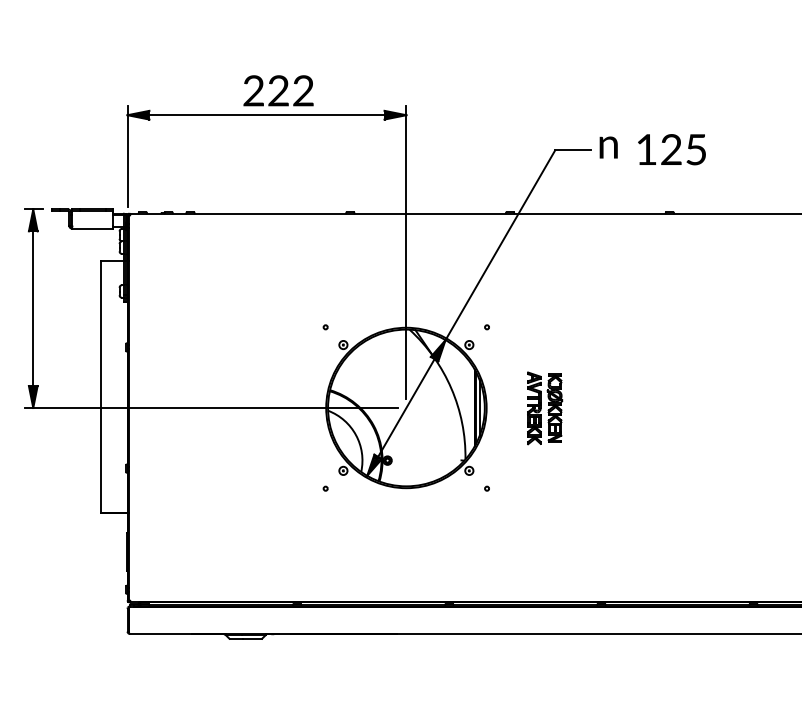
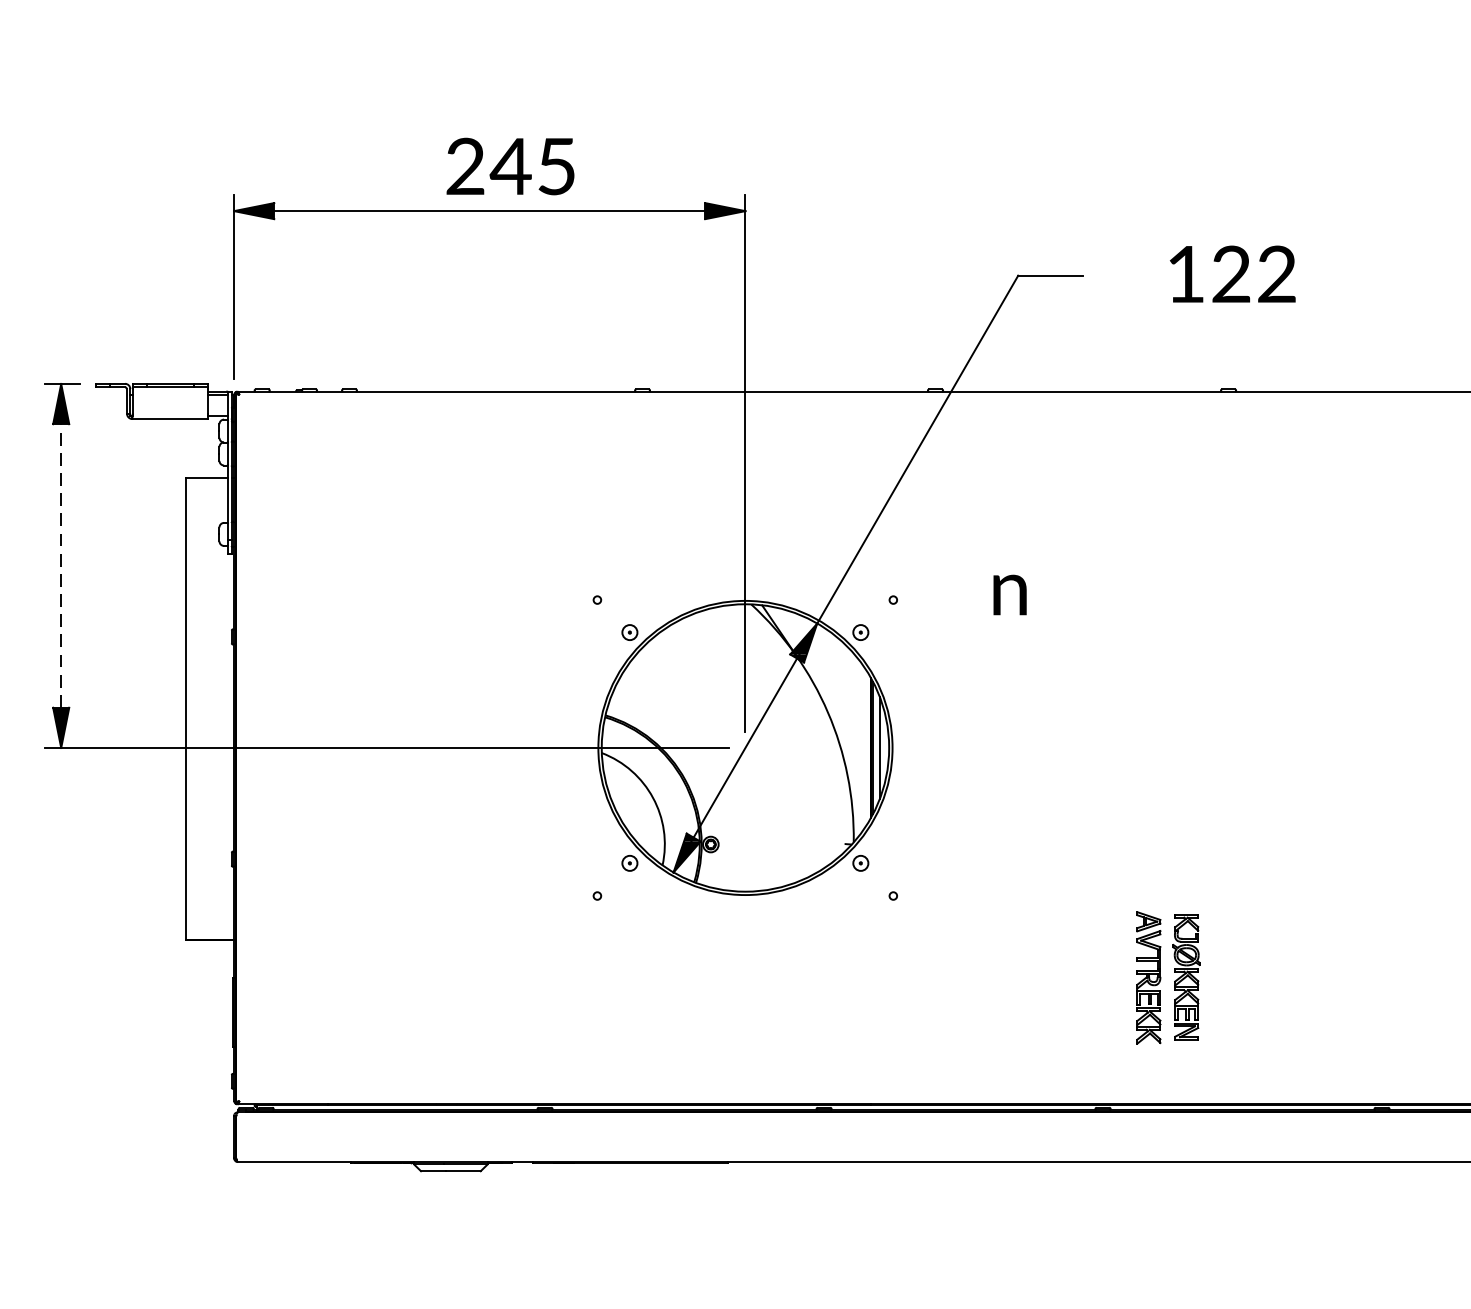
text: (289, 90) -> (531, 165), 222 -> 245
text: (608, 147) -> (1009, 594), moved
text: (696, 149) -> (1277, 274), 125 -> 122
line: (33, 308) -> (61, 565), solid -> dashed
part: (545, 408) -> (1169, 978), moved

